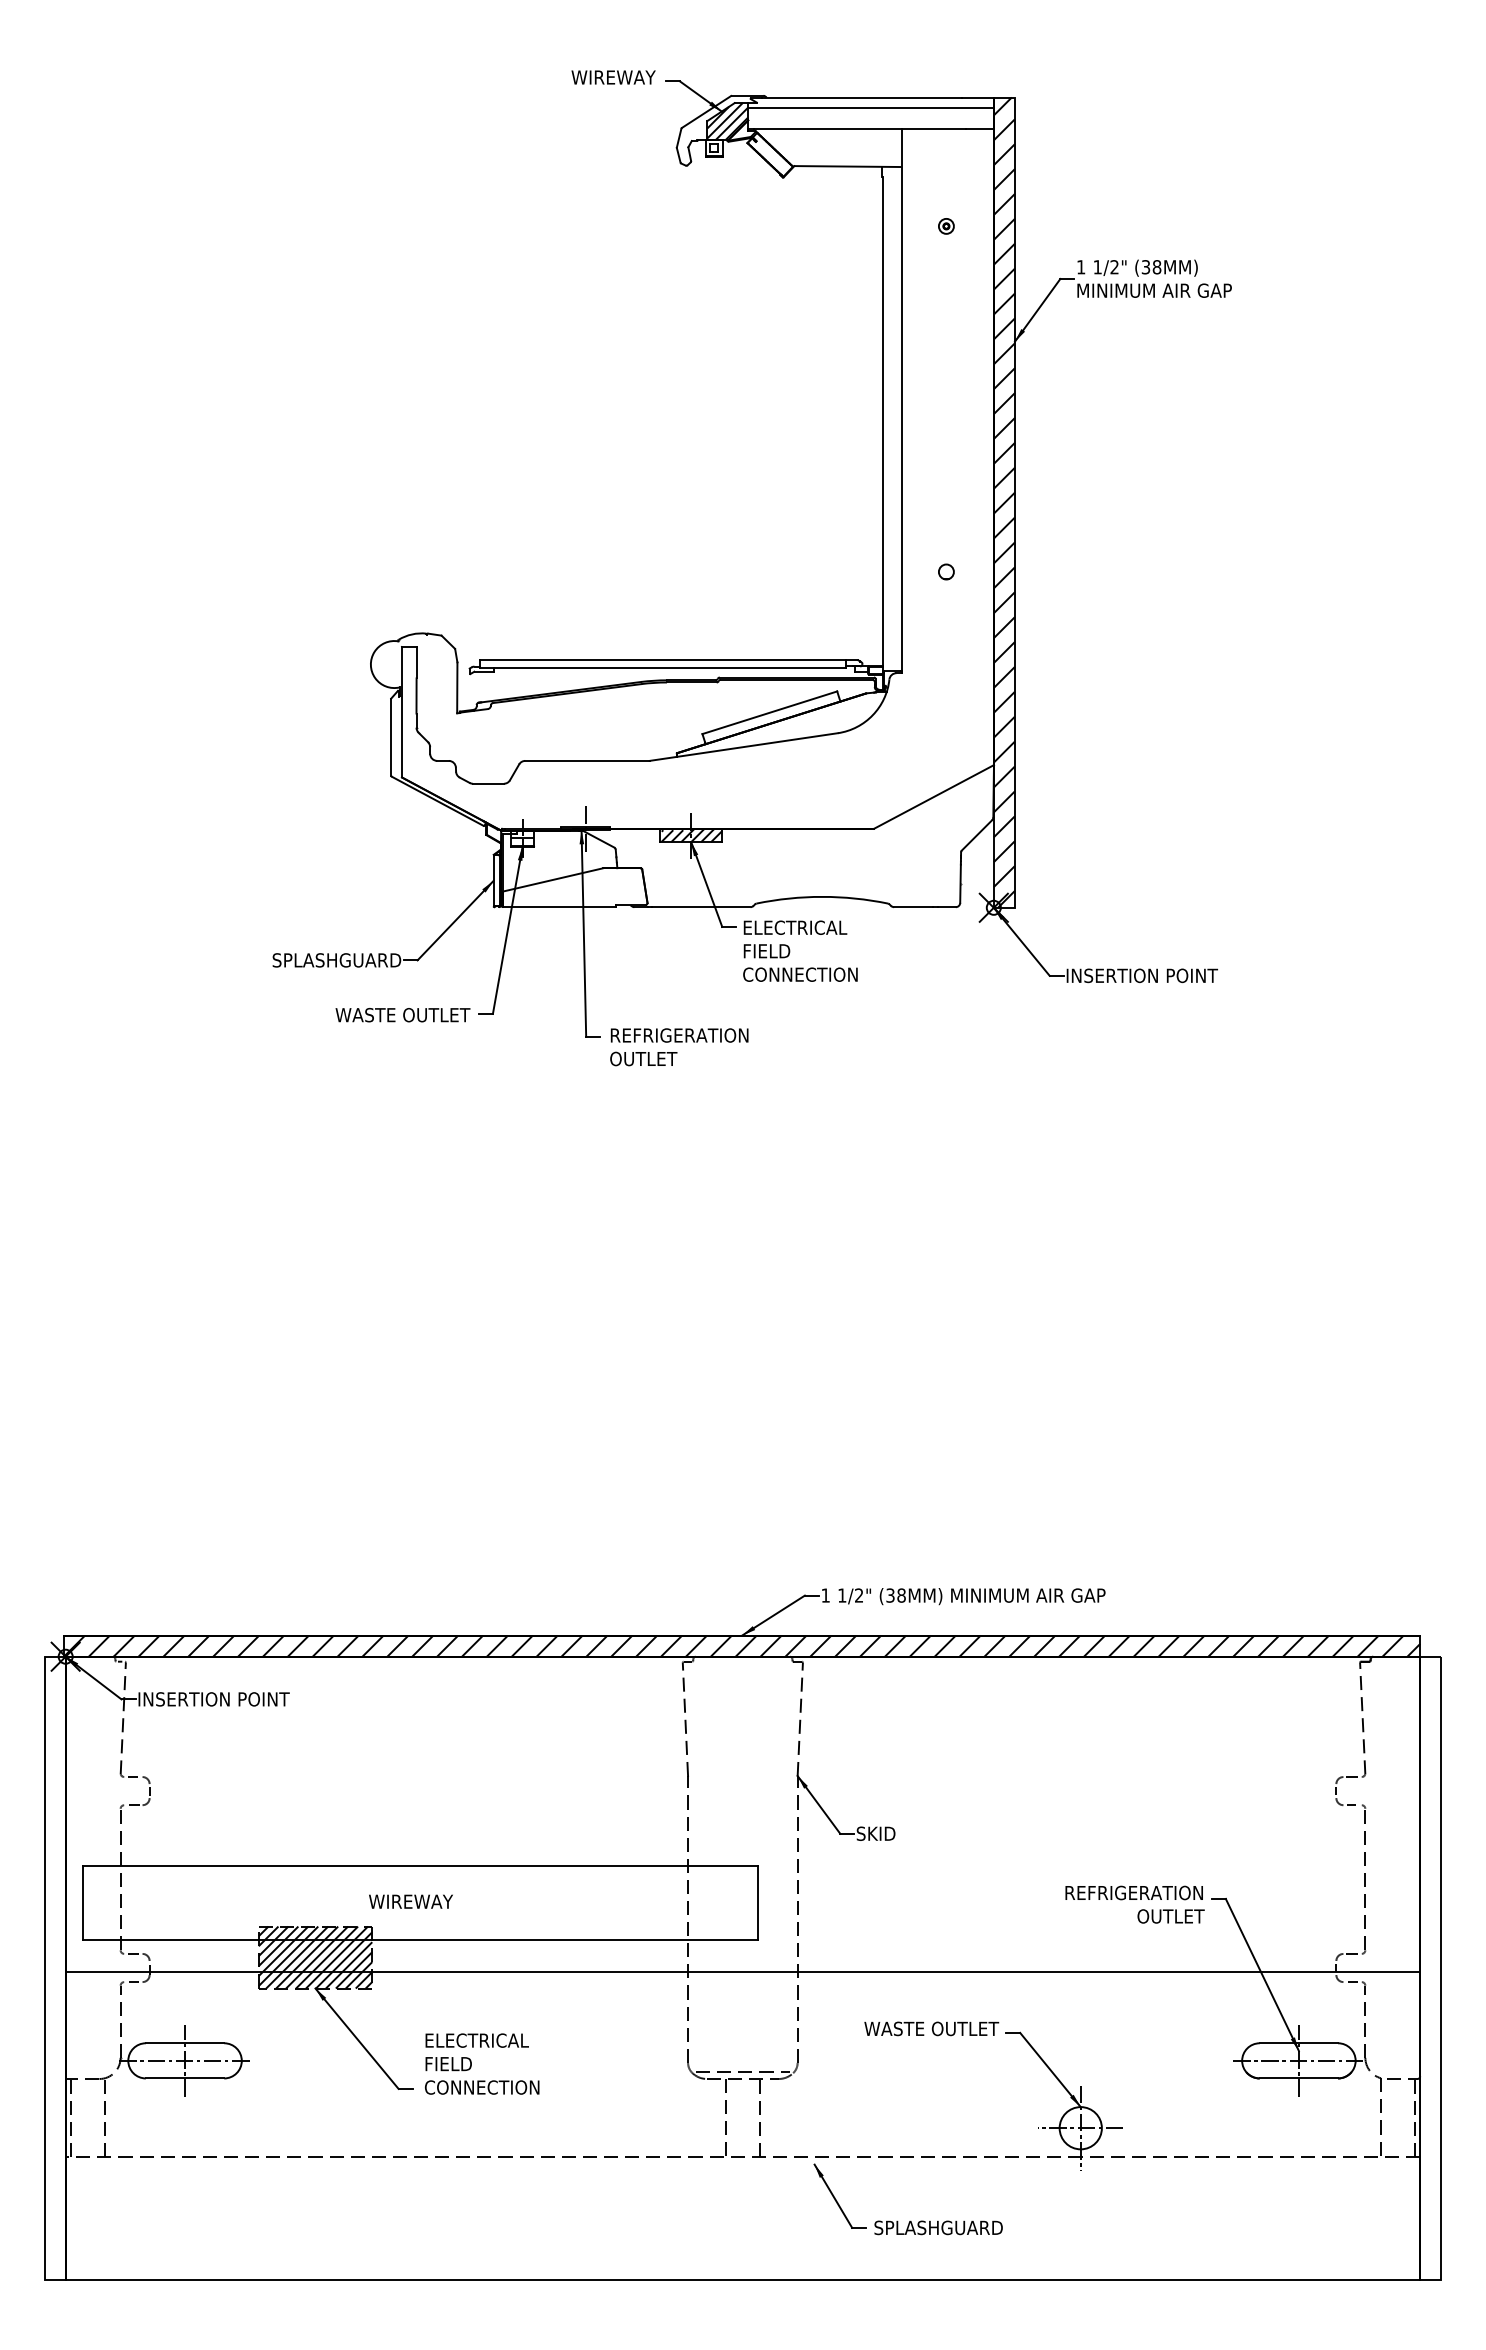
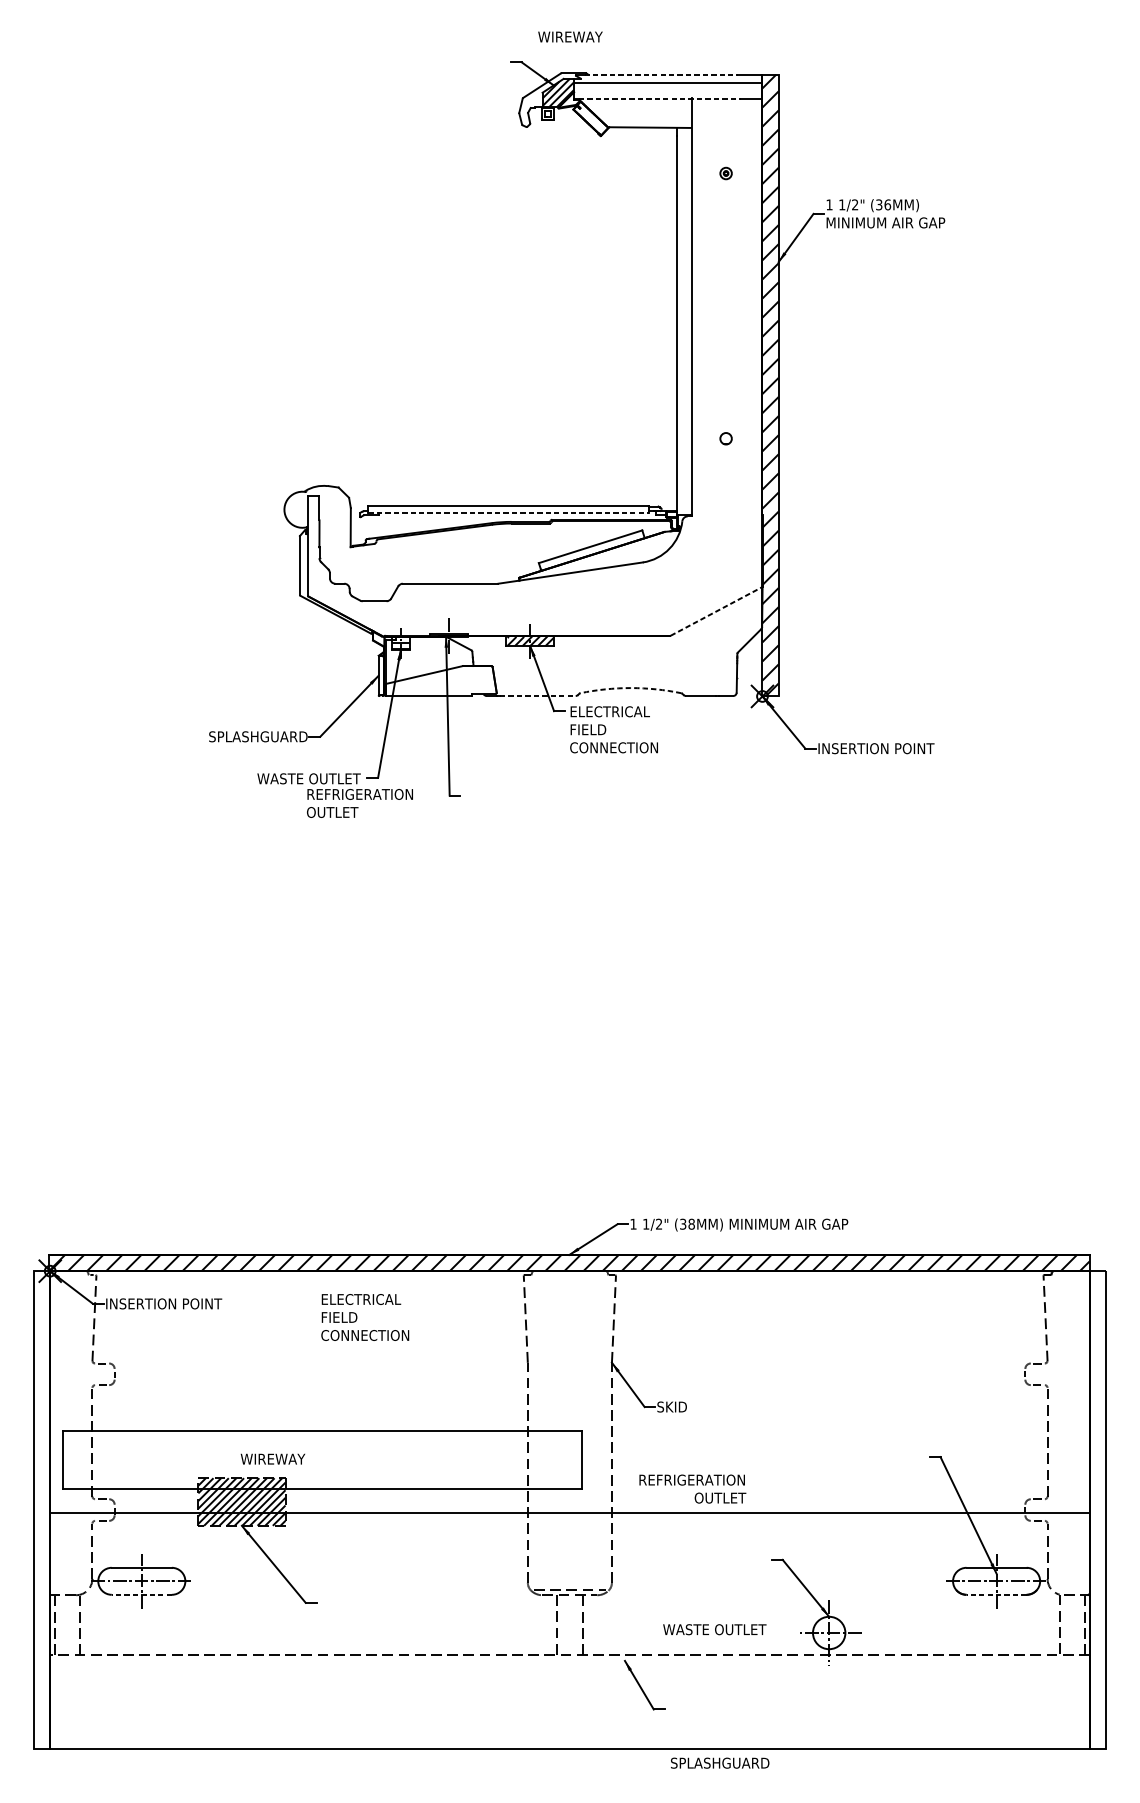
text: (613, 77) -> (570, 37), moved
line: (861, 97) -> (660, 74), solid -> dashed
line: (860, 129) -> (660, 99), solid -> dashed
text: (1156, 267) -> (887, 205), (38MM) -> (36MM)
line: (663, 668) -> (508, 512), solid -> dashed
line: (934, 796) -> (716, 611), solid -> dashed
arc: (822, 896) -> (631, 687), solid -> dashed
line: (701, 907) -> (538, 696), solid -> dashed
text: (679, 1047) -> (360, 803), moved
text: (410, 1901) -> (272, 1459), moved
text: (1134, 1904) -> (692, 1488), moved
text: (931, 2028) -> (714, 1629), moved
text: (482, 2063) -> (365, 1317), moved
line: (184, 2078) -> (141, 1594), solid -> dashed
line: (1298, 2078) -> (996, 1594), solid -> dashed
text: (938, 2227) -> (720, 1762), moved

